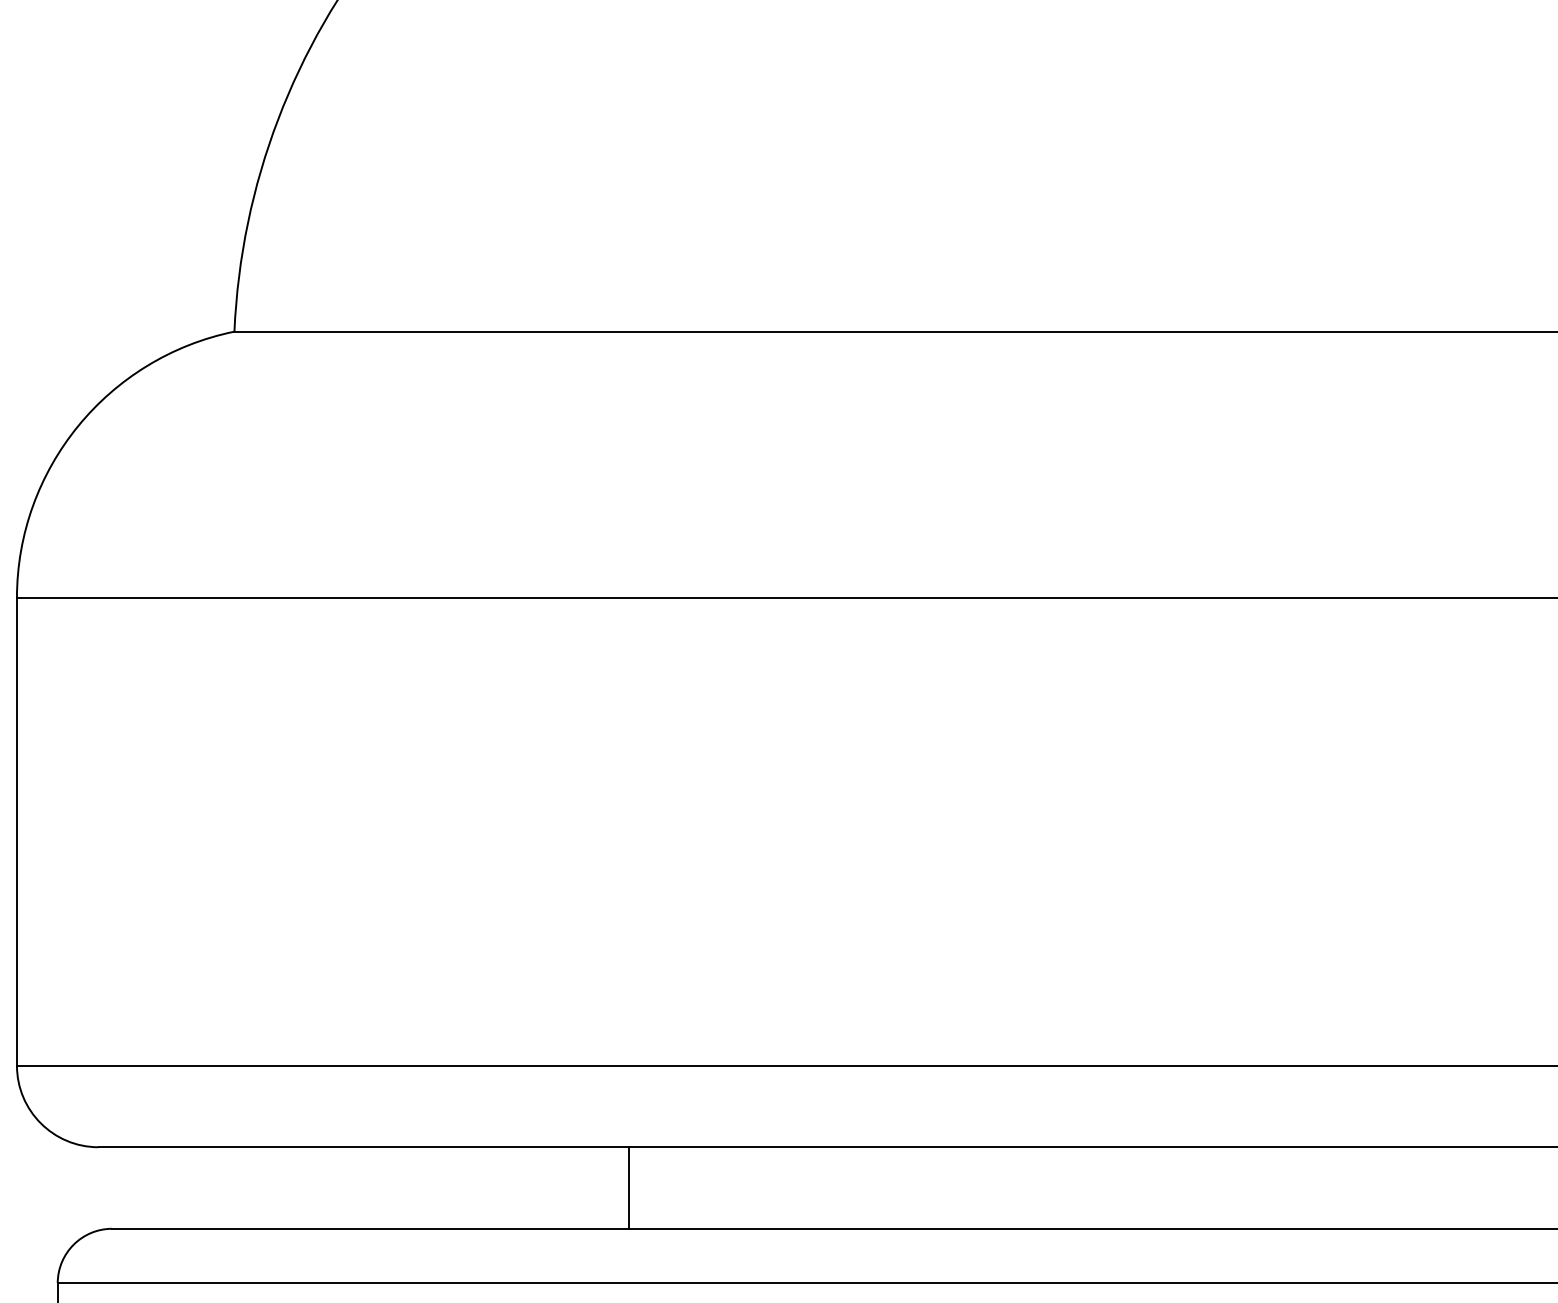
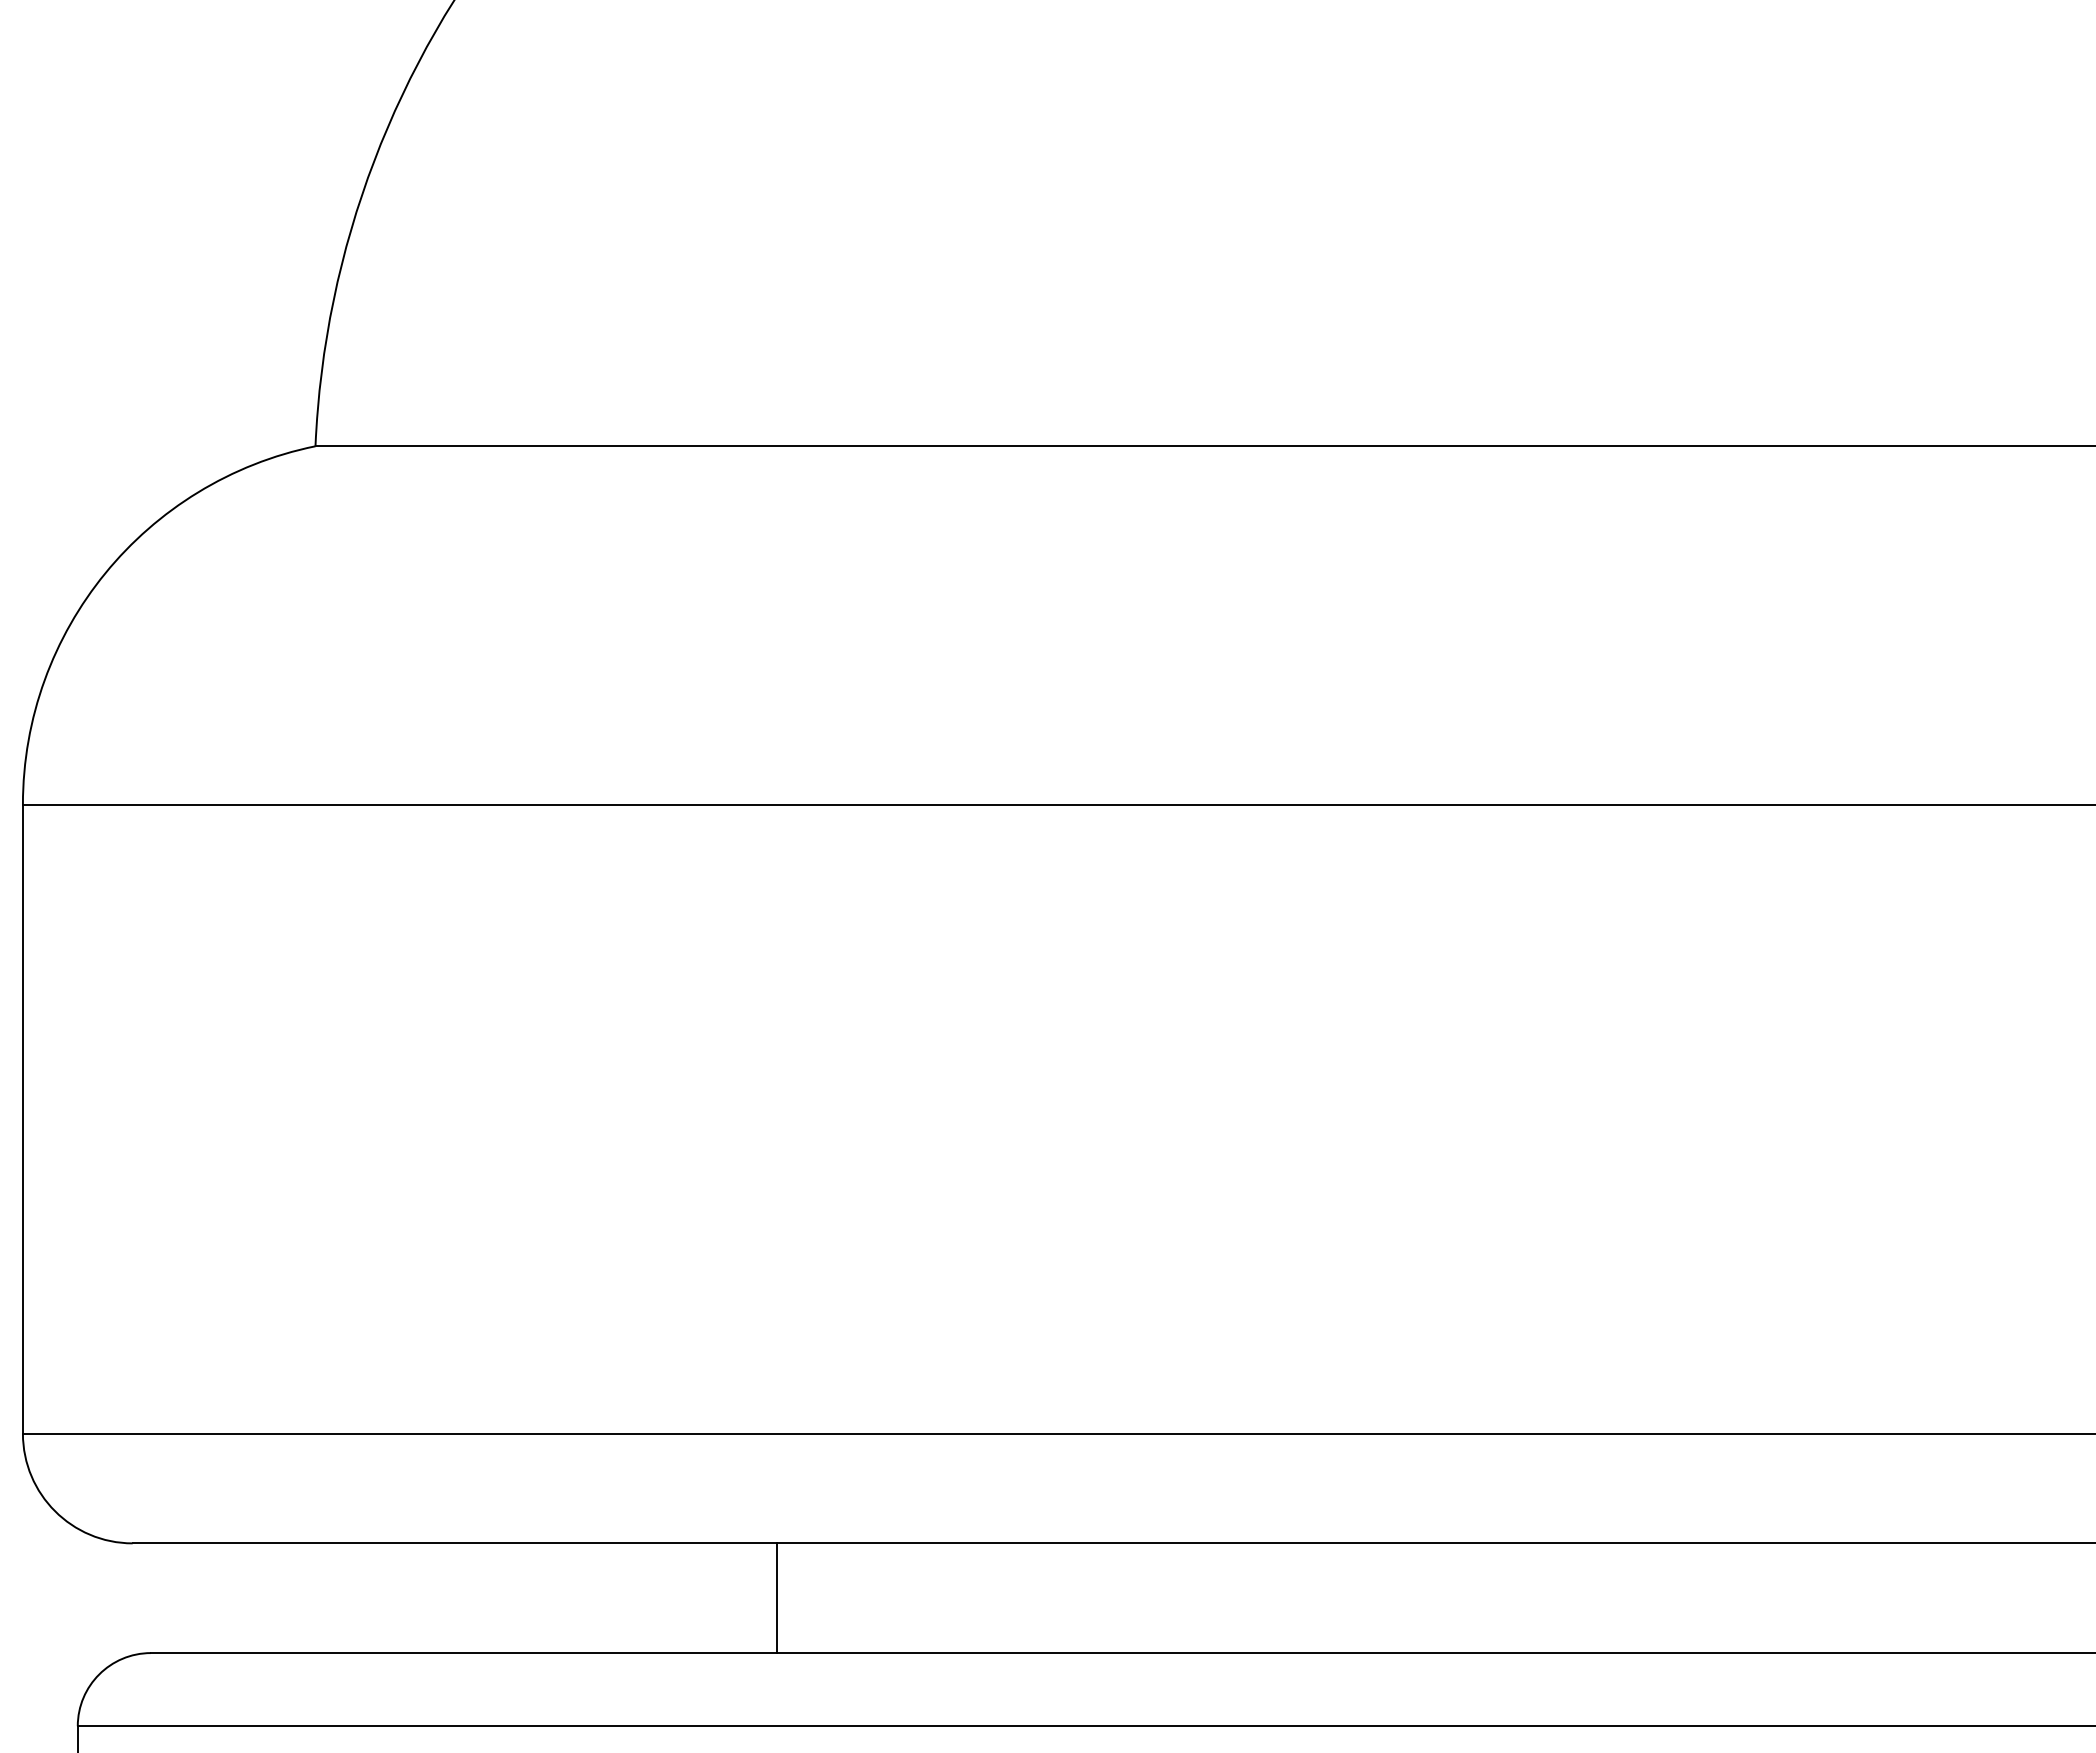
line: (628, 1188) -> (776, 1598), moved

